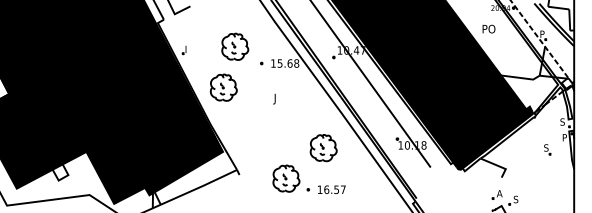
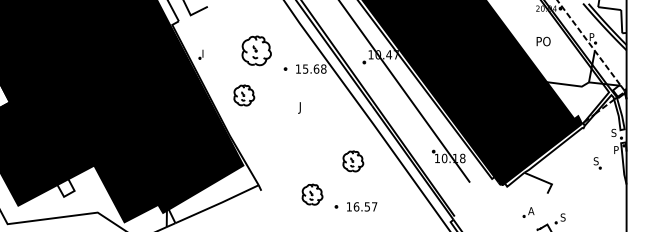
text: (488, 29) -> (543, 41), moved
part: (224, 87) -> (244, 95), size x0.7
part: (323, 148) -> (353, 161), size x0.7
part: (286, 178) -> (312, 194), size x0.7
part: (497, 194) -> (528, 212), moved

